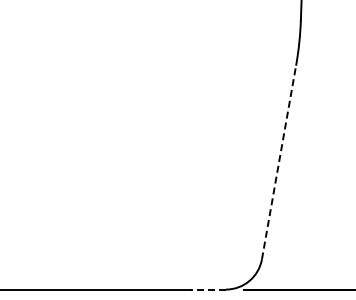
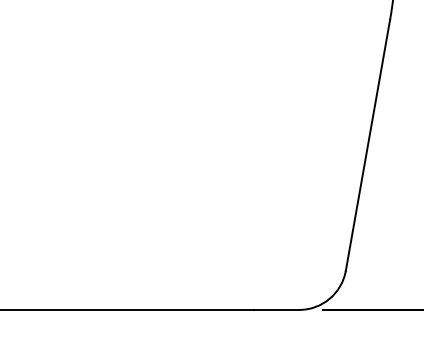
line: (279, 162) -> (368, 145), dashed -> solid
line: (208, 289) -> (276, 309), dashed -> solid

